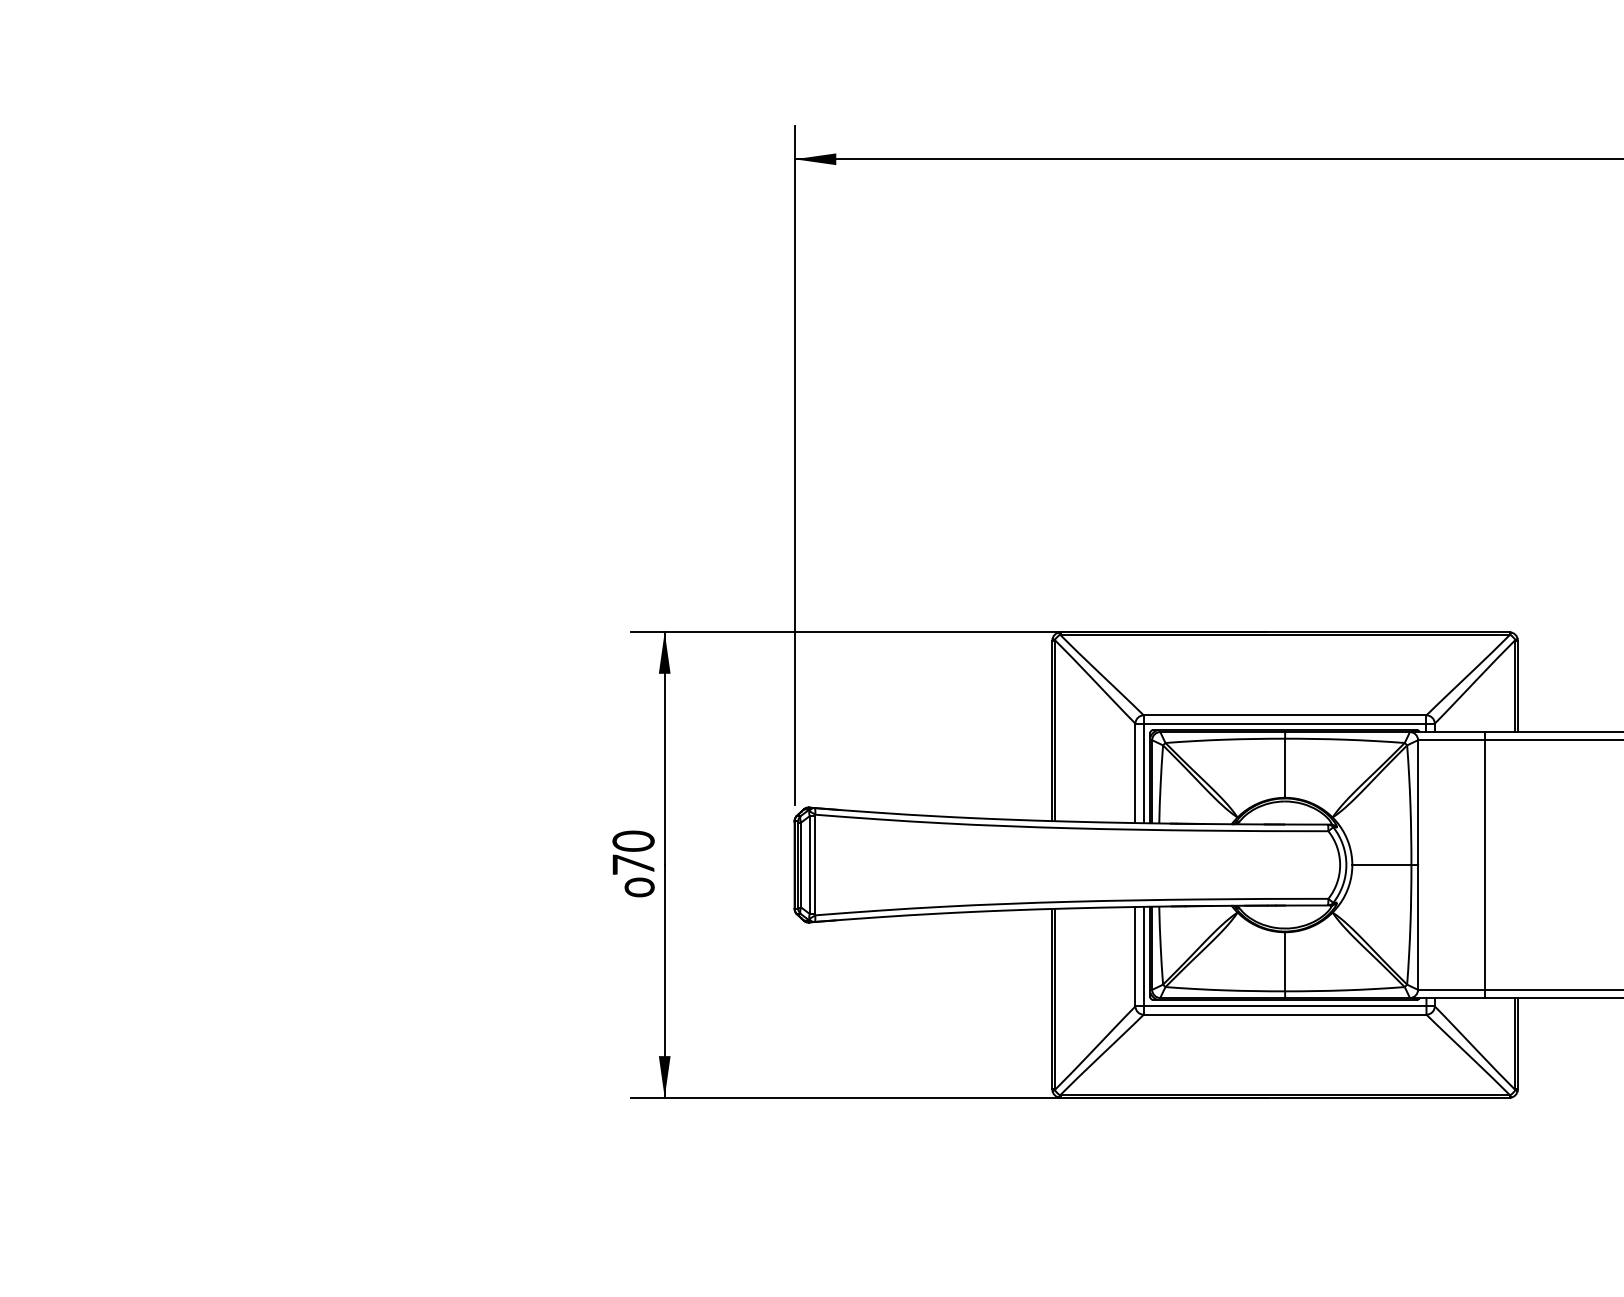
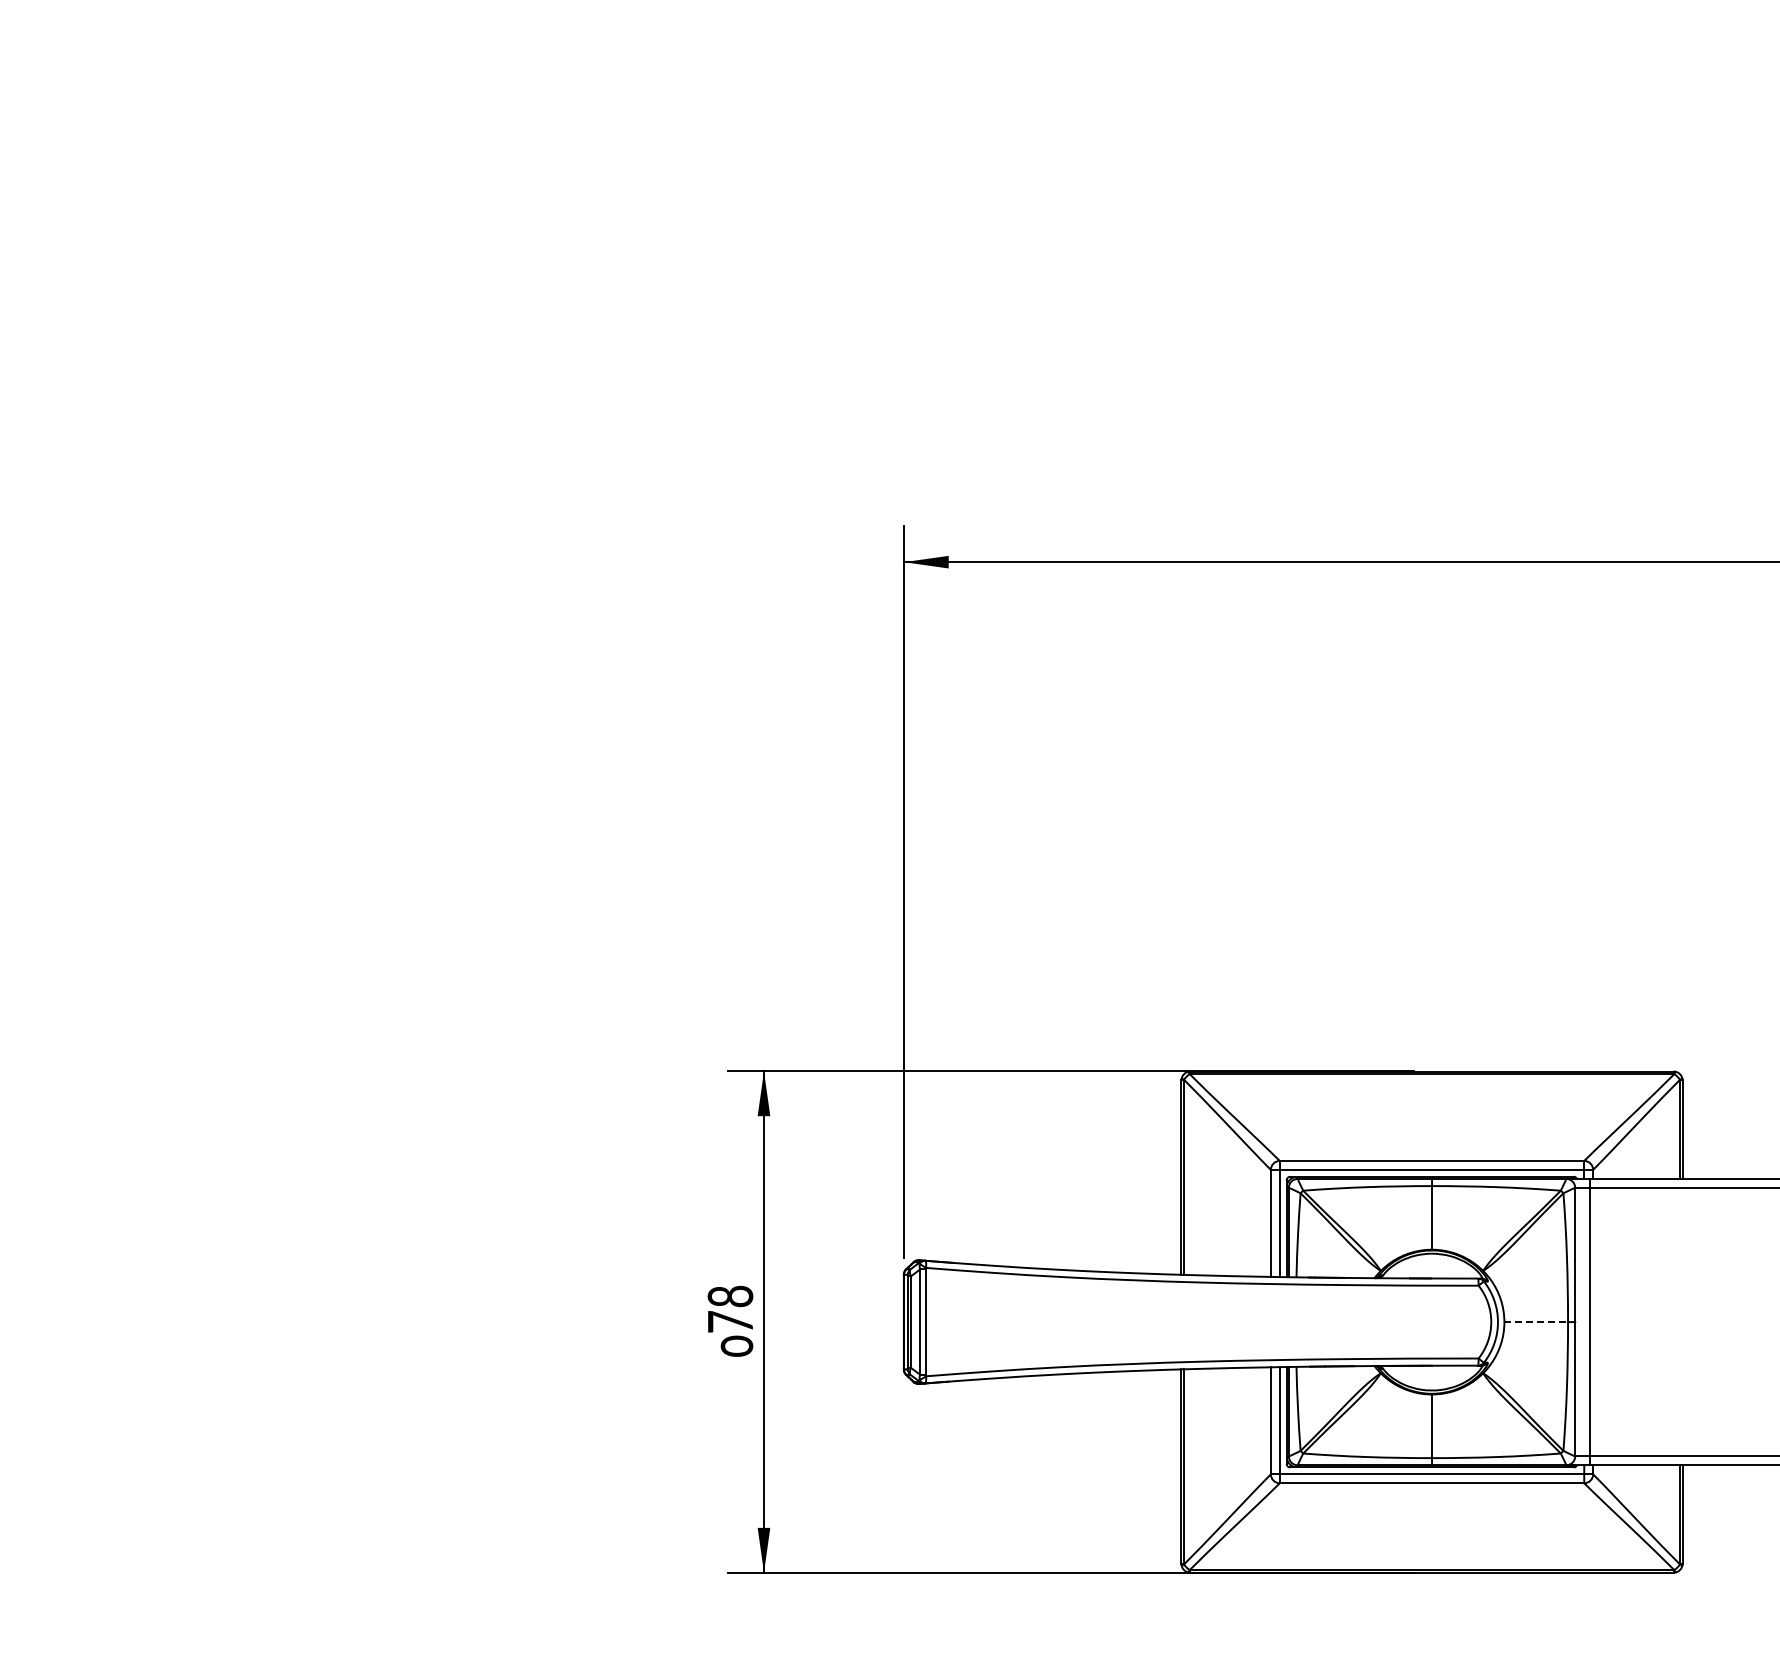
text: (633, 841) -> (730, 1296), 70 -> 78
line: (1484, 864) -> (1589, 1321), moved
line: (1382, 865) -> (1536, 1322), solid -> dashed

